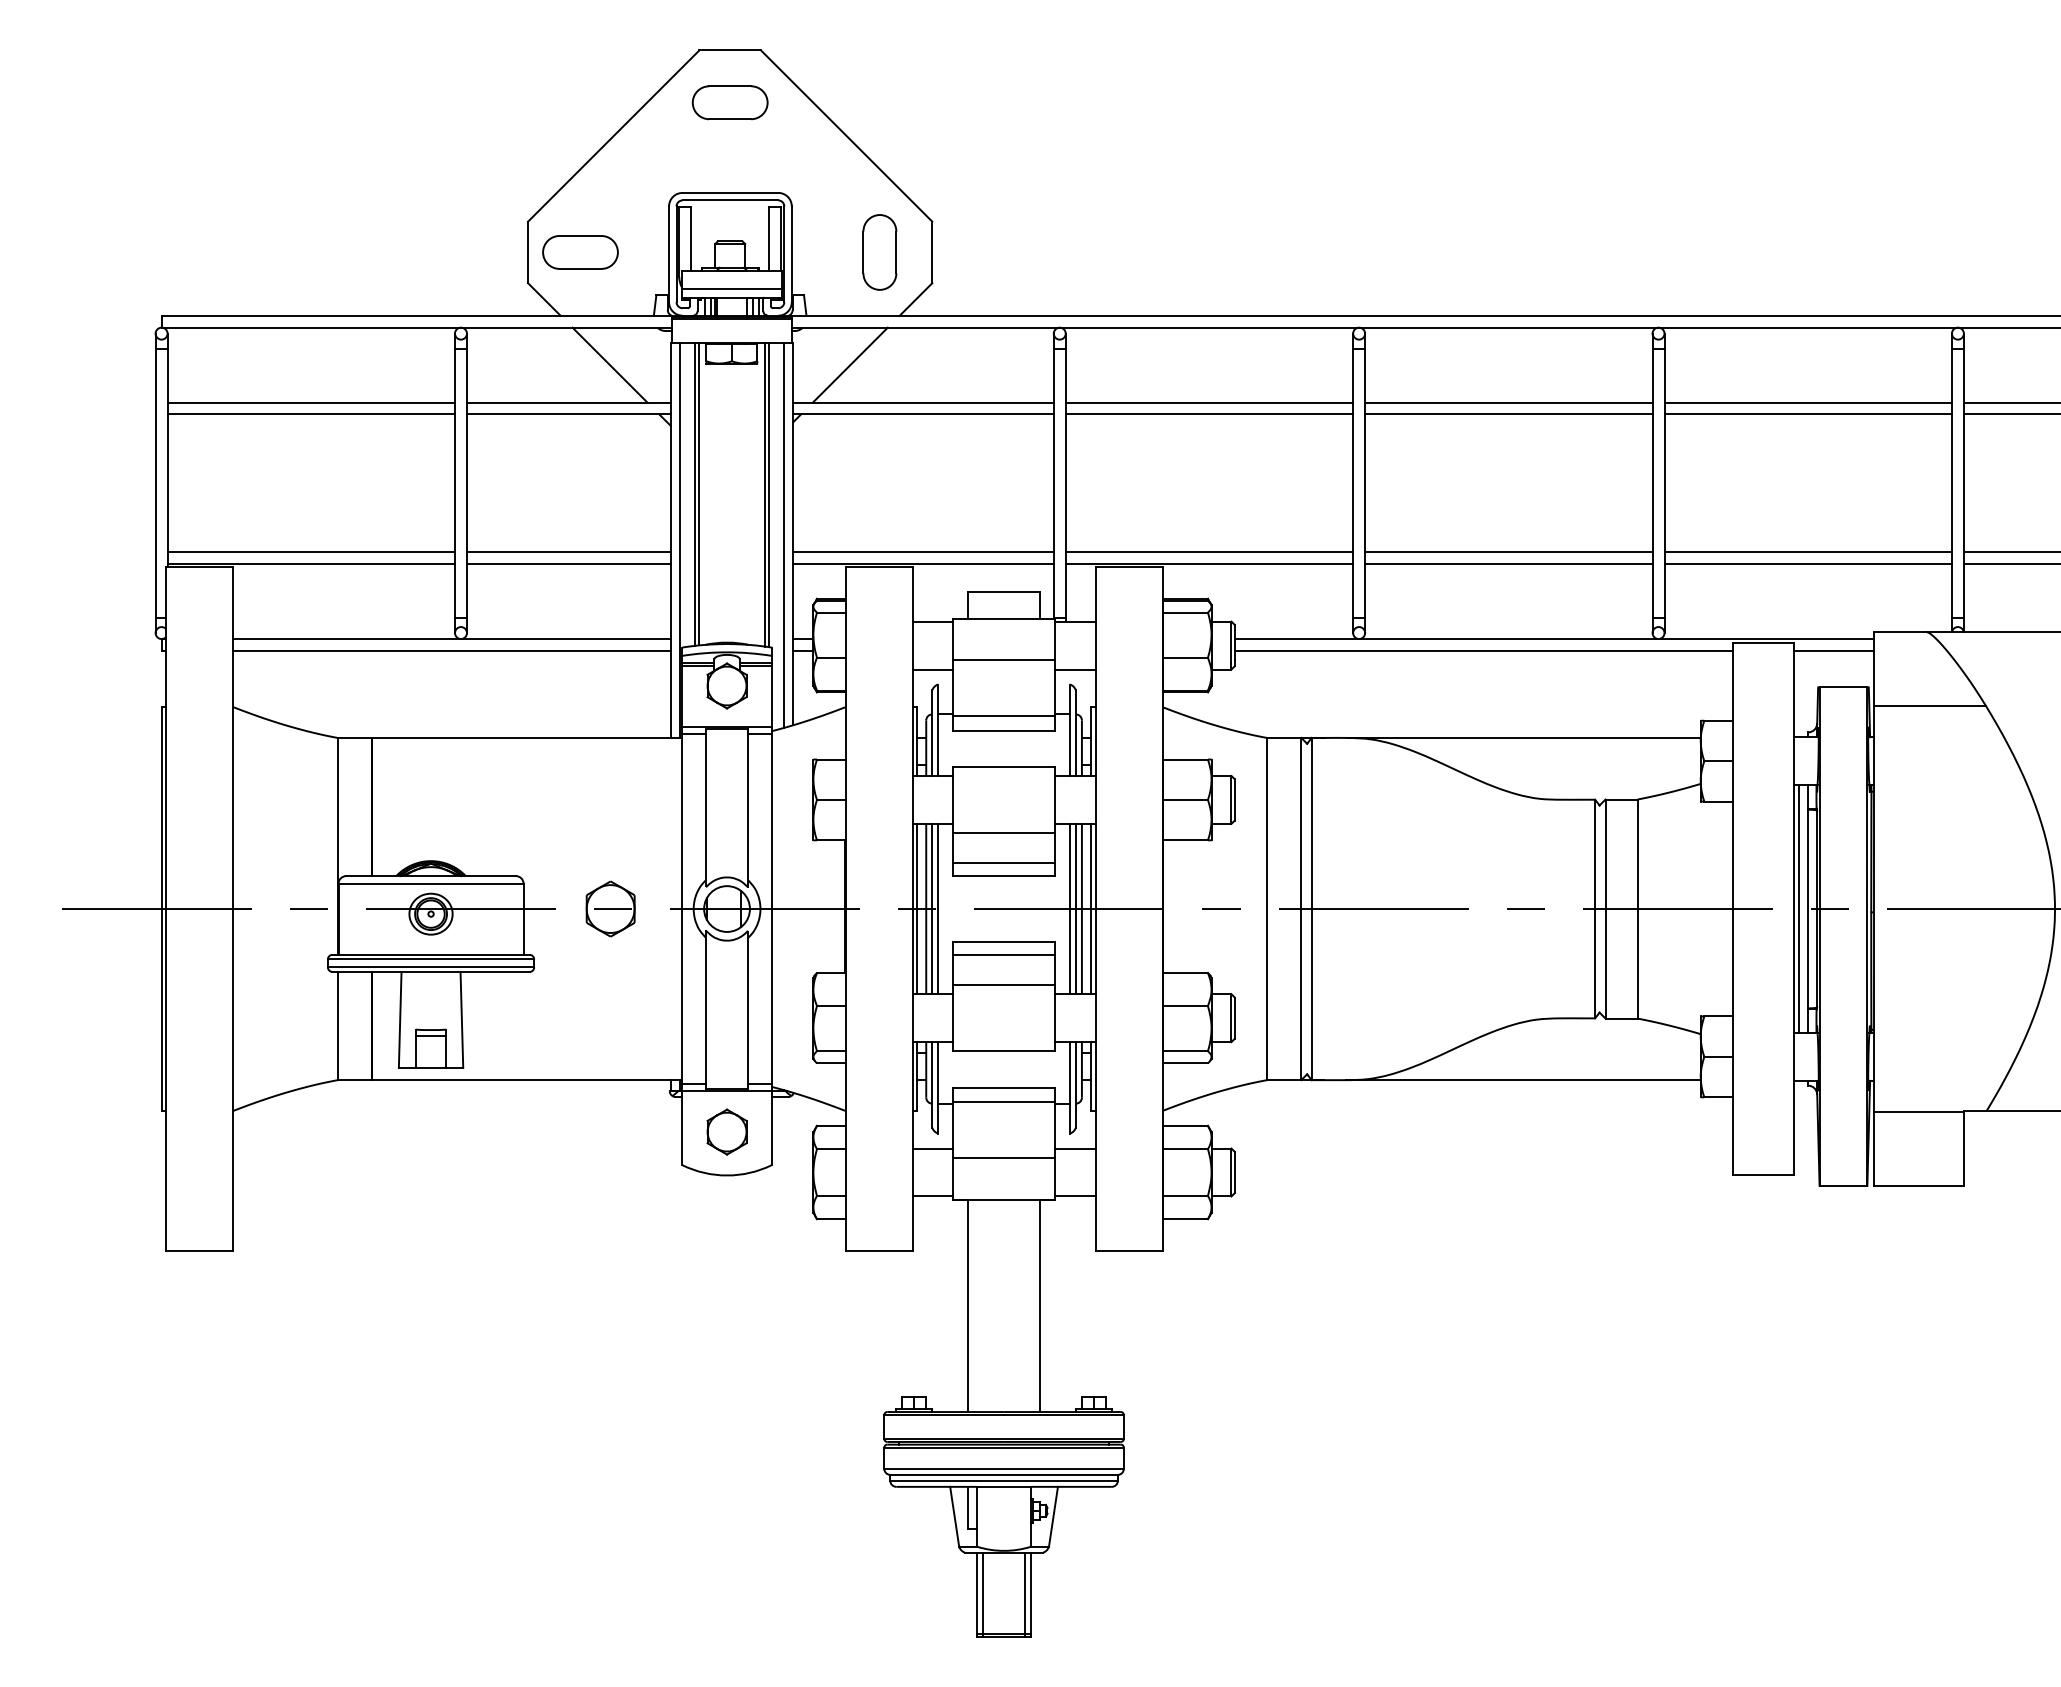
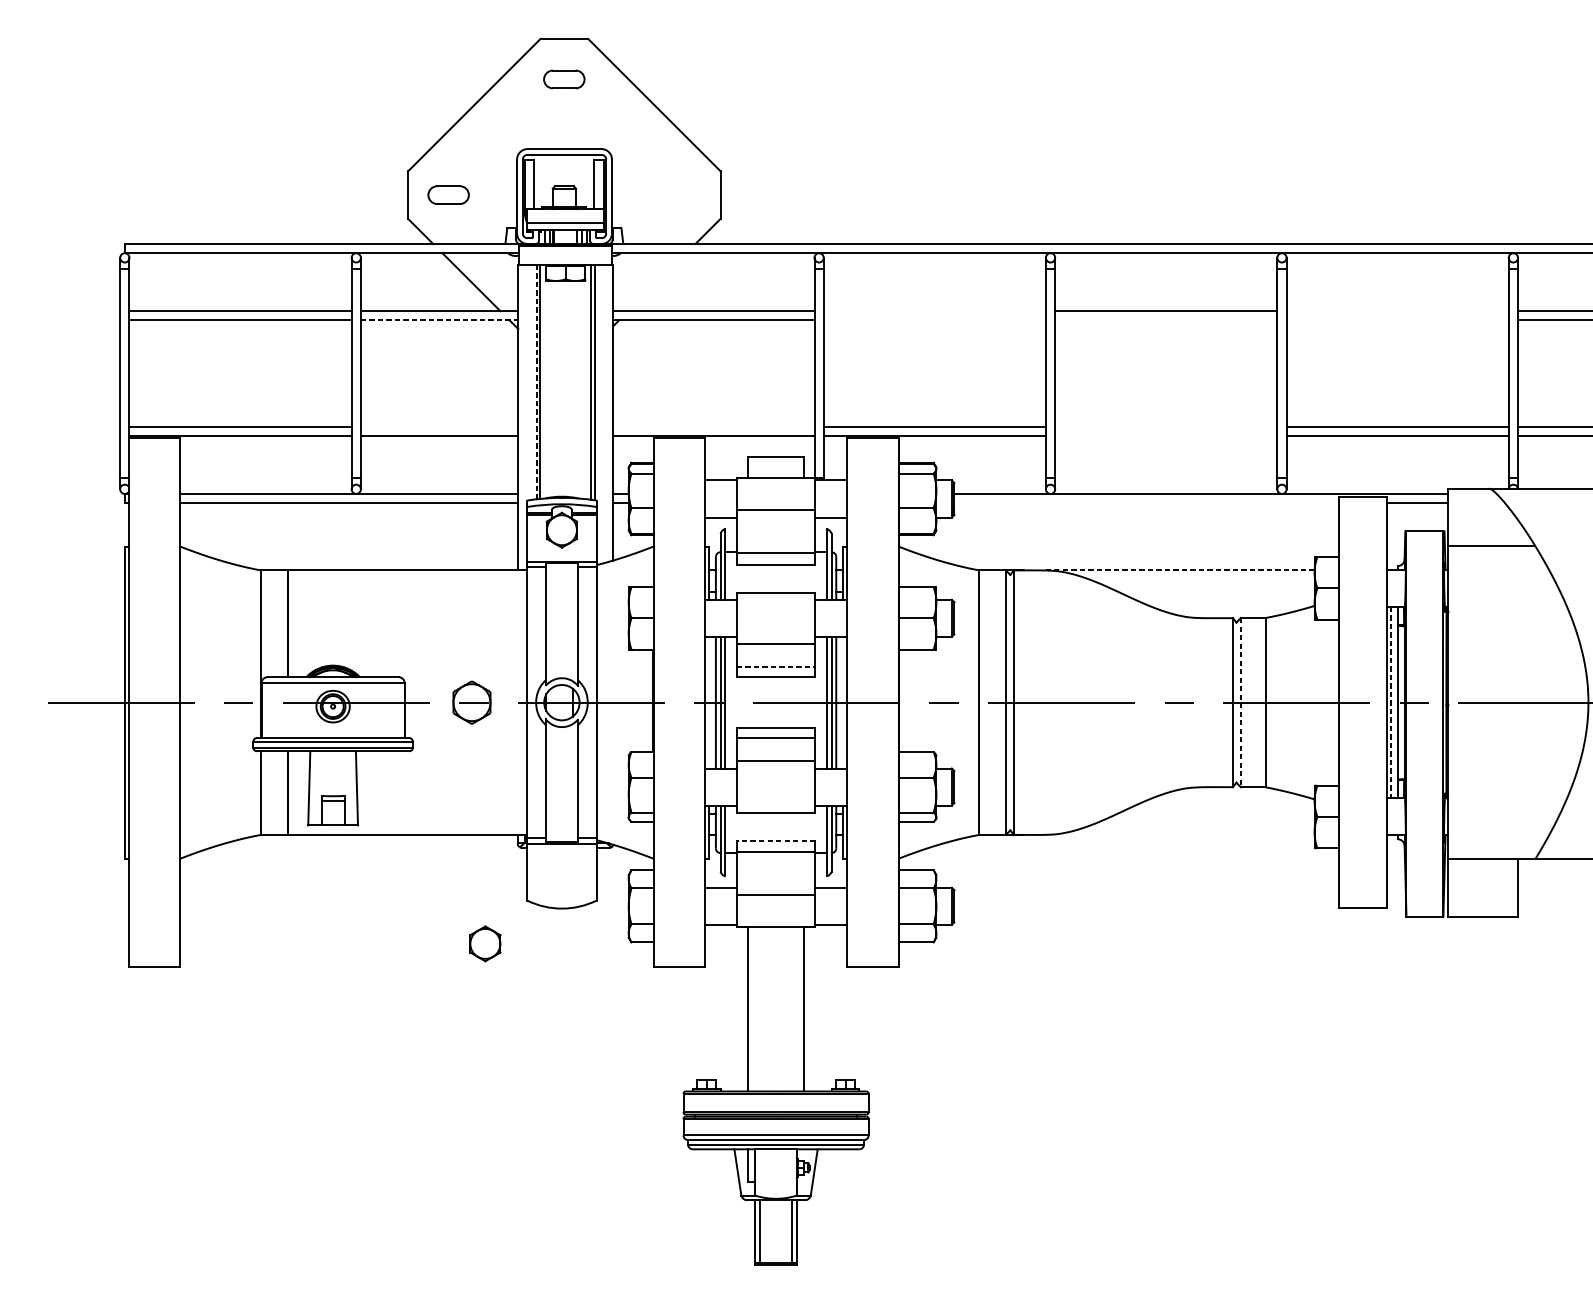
part: (729, 102) -> (563, 79), size x0.7
part: (580, 252) -> (448, 195), size x0.7
part: (879, 252) -> (679, 195), removed
line: (849, 364) -> (656, 281), removed
line: (1209, 402) -> (934, 311), removed
line: (1807, 402) -> (1397, 311), removed
line: (568, 414) -> (439, 320), solid -> dashed
line: (1209, 414) -> (934, 320), removed
line: (1508, 414) -> (1165, 320), removed
line: (1807, 414) -> (1397, 320), removed
line: (694, 494) -> (536, 382), solid -> dashed
line: (784, 534) -> (606, 413), removed
line: (679, 539) -> (525, 417), removed
line: (568, 552) -> (439, 427), removed
line: (923, 552) -> (713, 427), removed
line: (1508, 552) -> (1165, 427), removed
line: (1508, 564) -> (1165, 436), removed
line: (1483, 651) -> (1146, 503), removed
line: (1524, 737) -> (1178, 570), solid -> dashed
line: (1004, 863) -> (776, 667), solid -> dashed
line: (917, 908) -> (709, 702), removed
line: (1090, 908) -> (842, 702), removed
line: (1605, 909) -> (1240, 703), solid -> dashed
line: (1799, 909) -> (1390, 703), solid -> dashed
line: (1522, 1080) -> (1176, 835), removed
line: (1004, 1087) -> (776, 840), solid -> dashed
part: (726, 1131) -> (484, 943), moved

